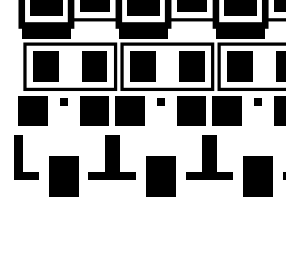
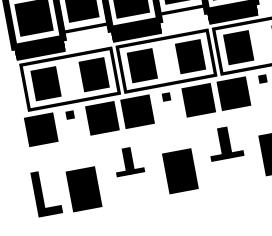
line: (22, 157) -> (42, 194), moved
part: (111, 157) -> (127, 161), size x0.6
part: (209, 157) -> (225, 143), size x0.7

